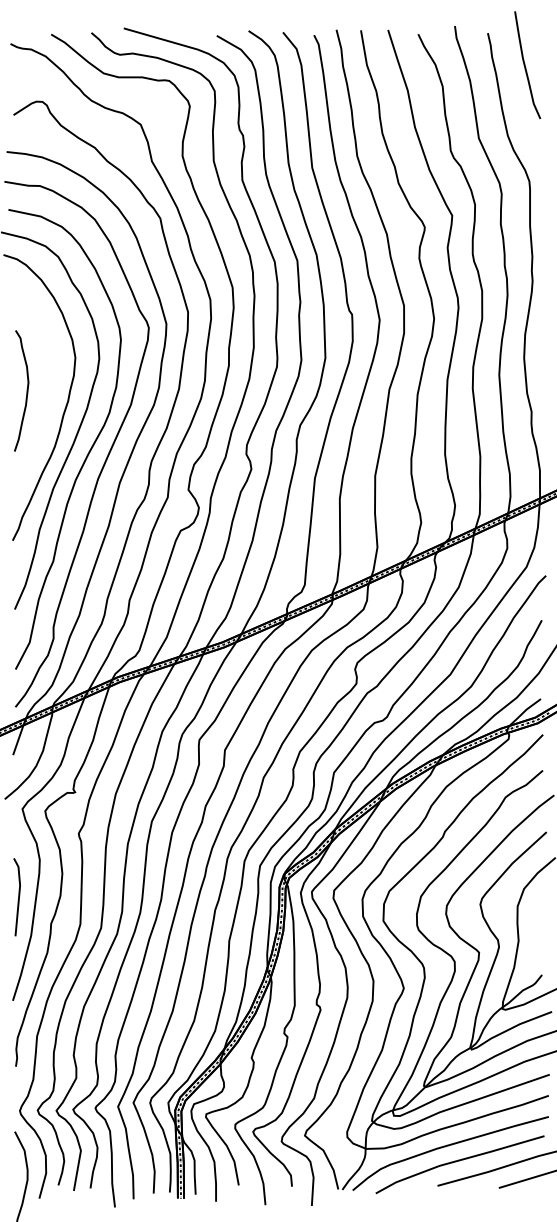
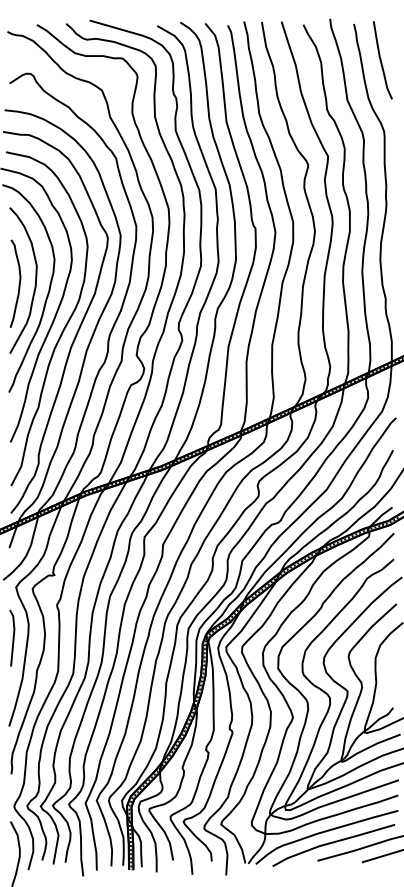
curve: (525, 65) -> (381, 60), moved
curve: (48, 389) -> (35, 282), added
line: (18, 897) -> (13, 638), moved

